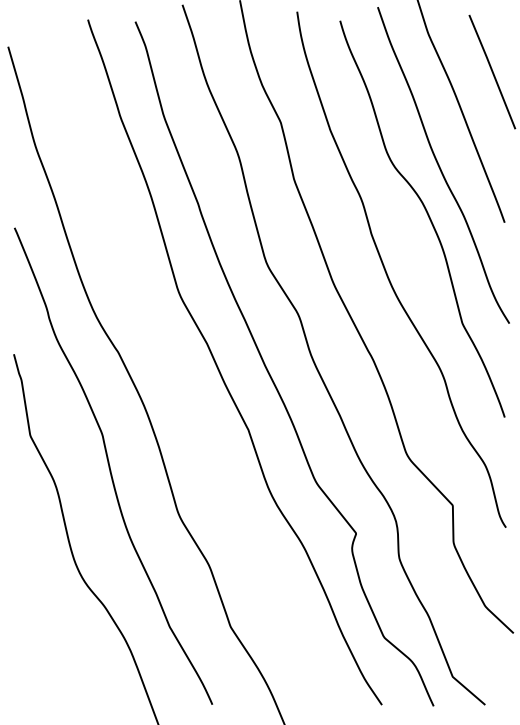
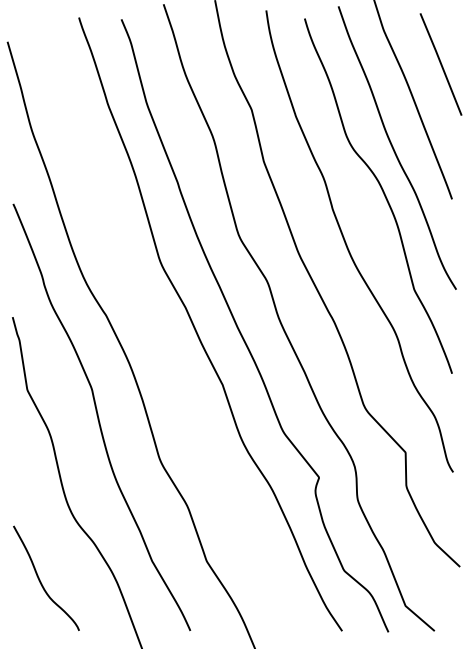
curve: (44, 646) -> (40, 578), added

